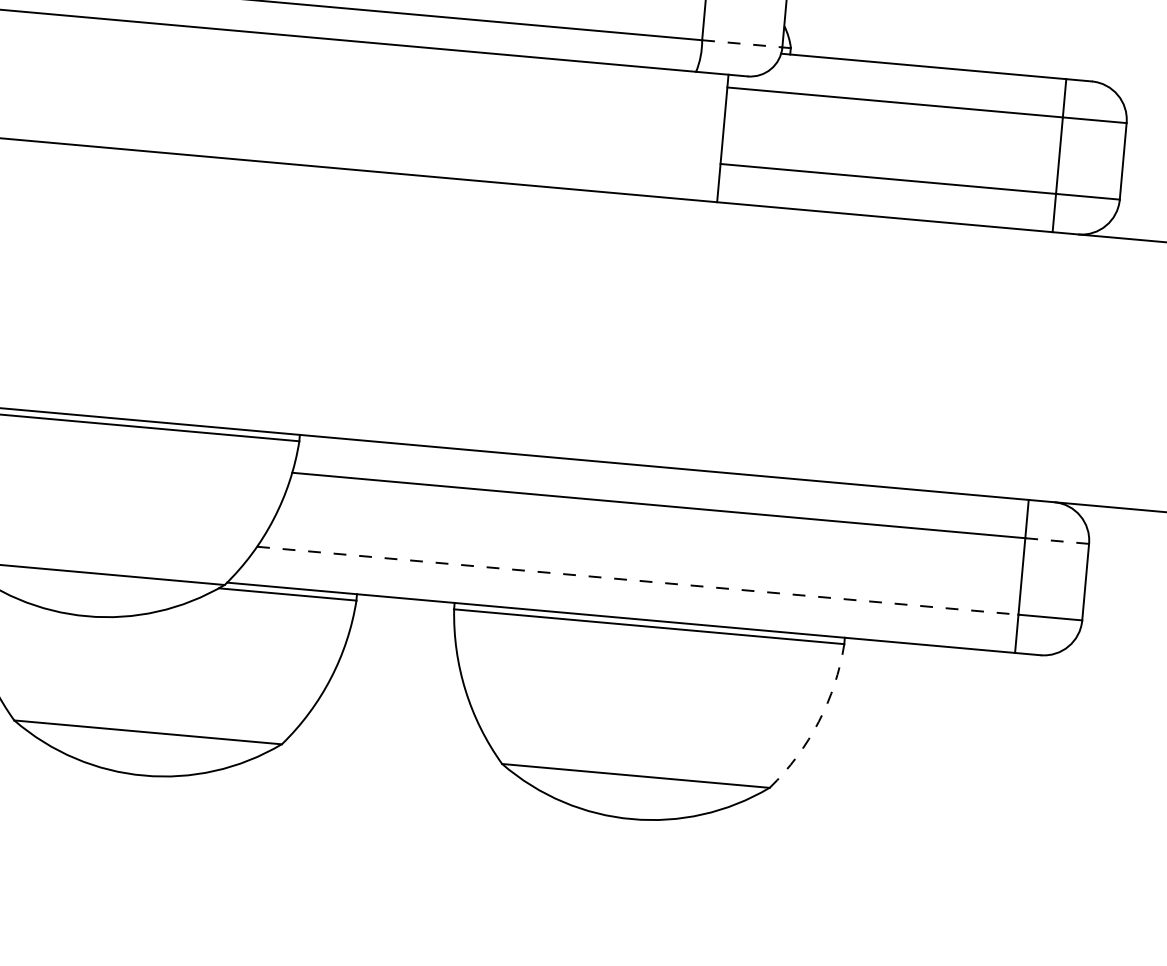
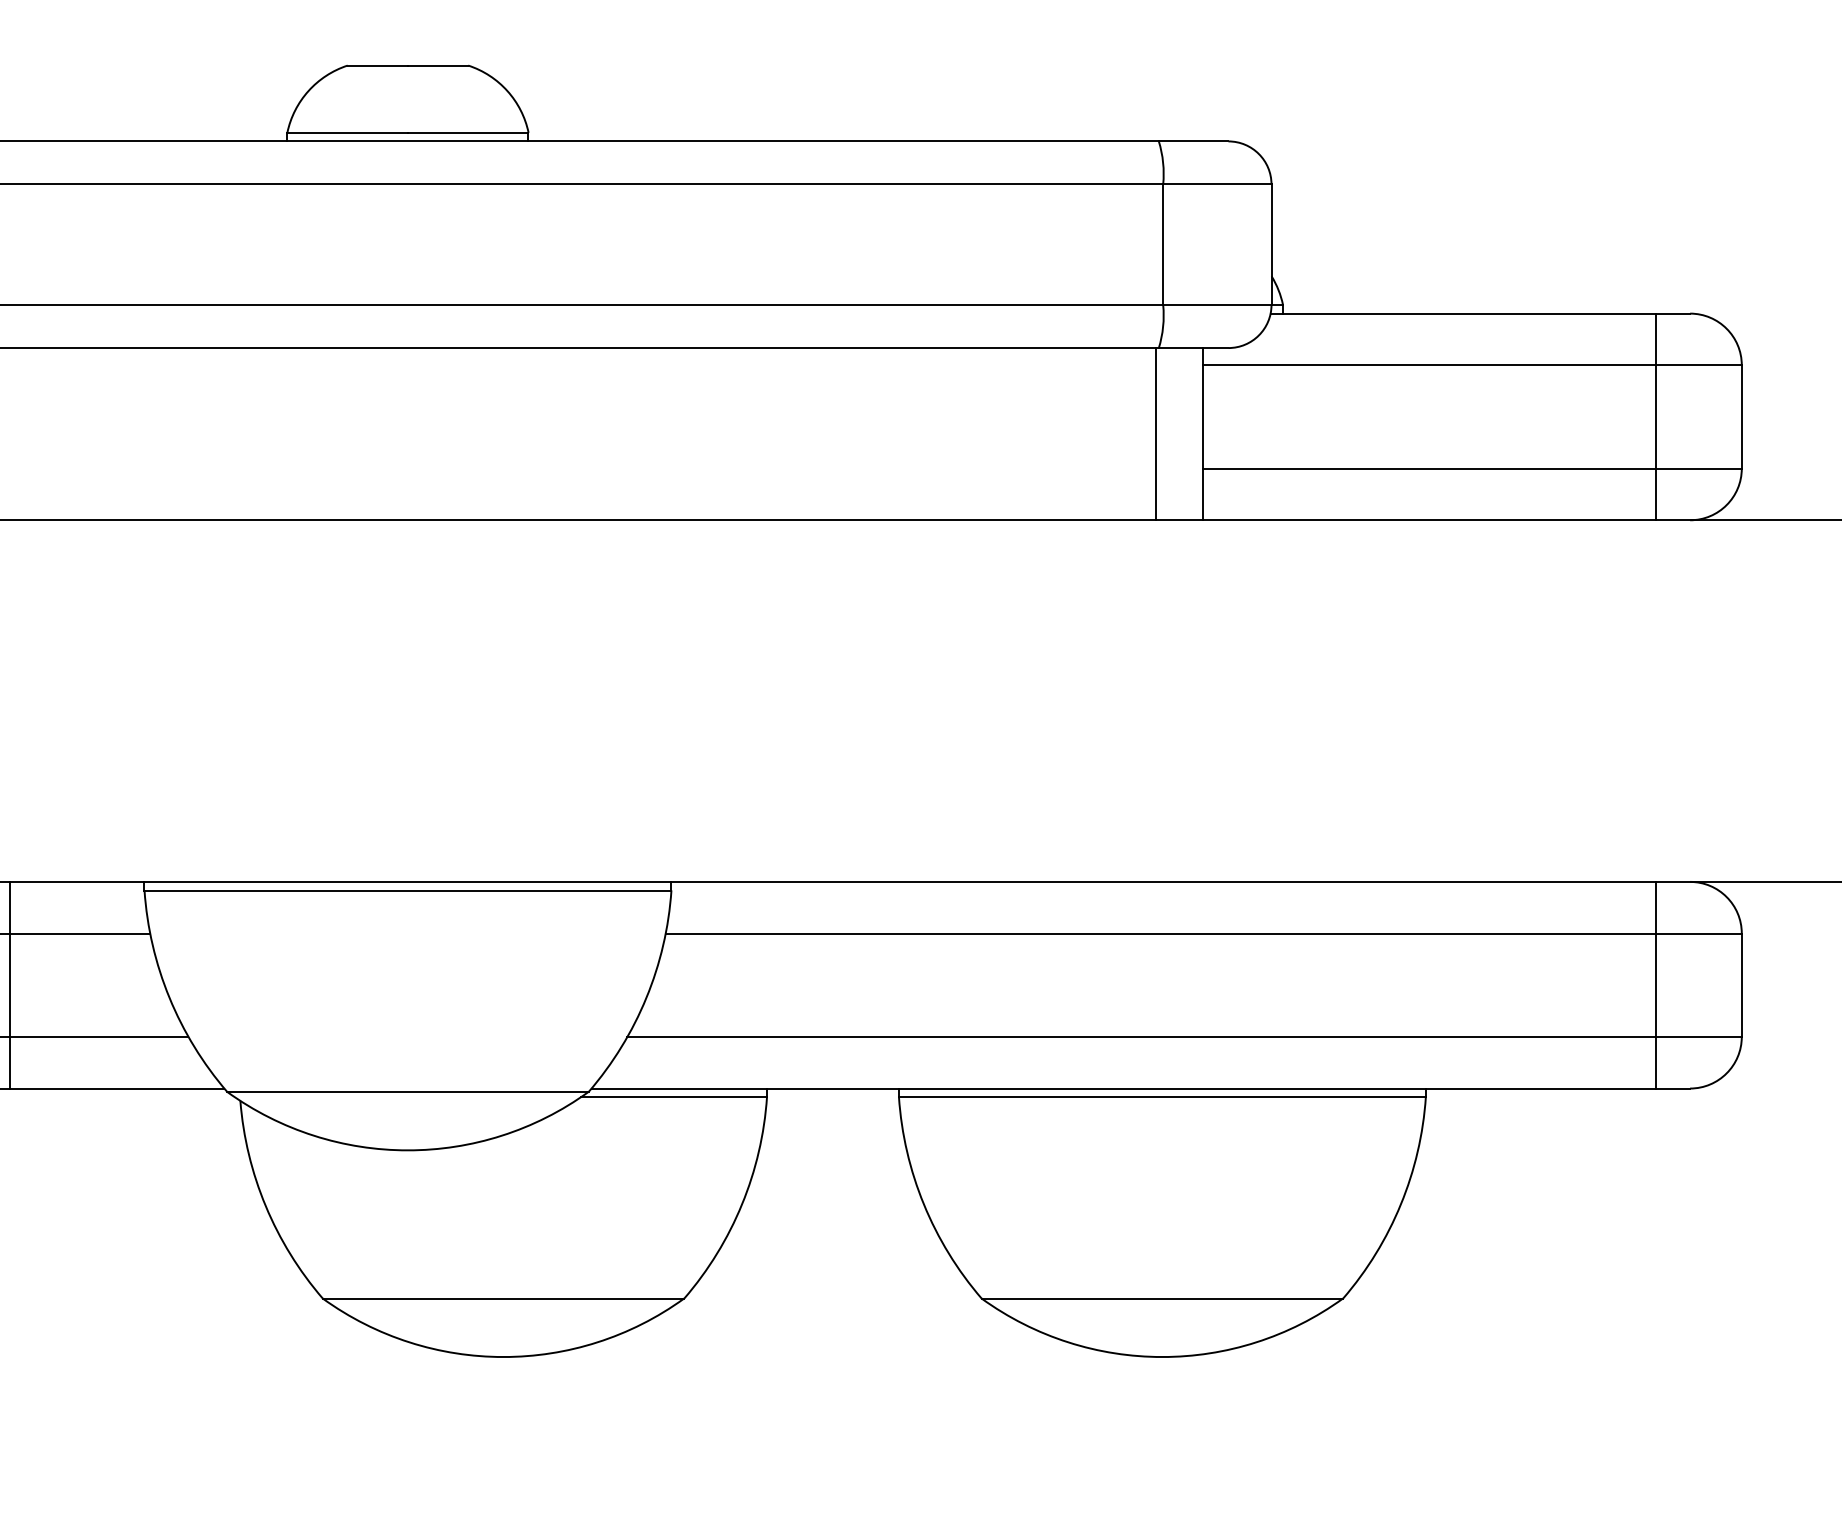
line: (742, 44) -> (1217, 305), dashed -> solid
line: (688, 135) -> (1156, 434), added
line: (1057, 540) -> (1698, 933), dashed -> solid
line: (638, 580) -> (1142, 1036), dashed -> solid
arc: (818, 721) -> (1400, 1204), dashed -> solid

